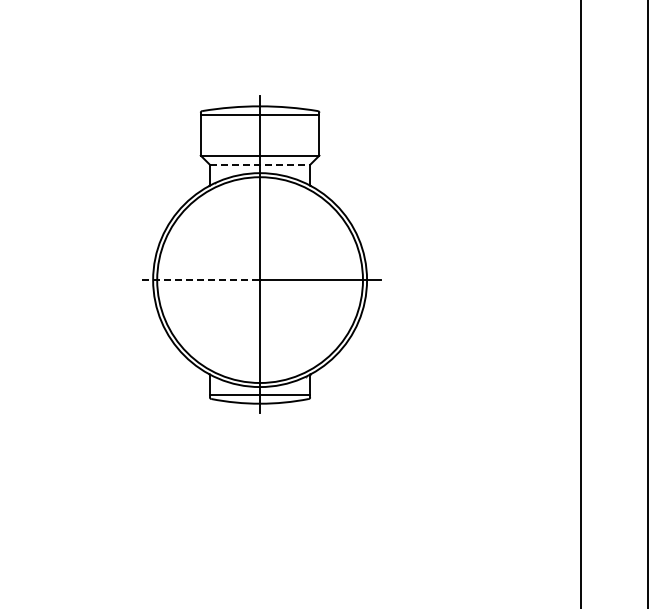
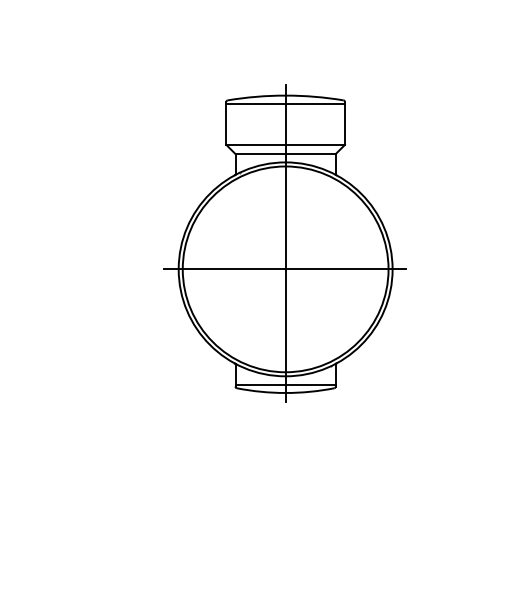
line: (260, 164) -> (286, 153), dashed -> solid
line: (198, 280) -> (224, 269), dashed -> solid

